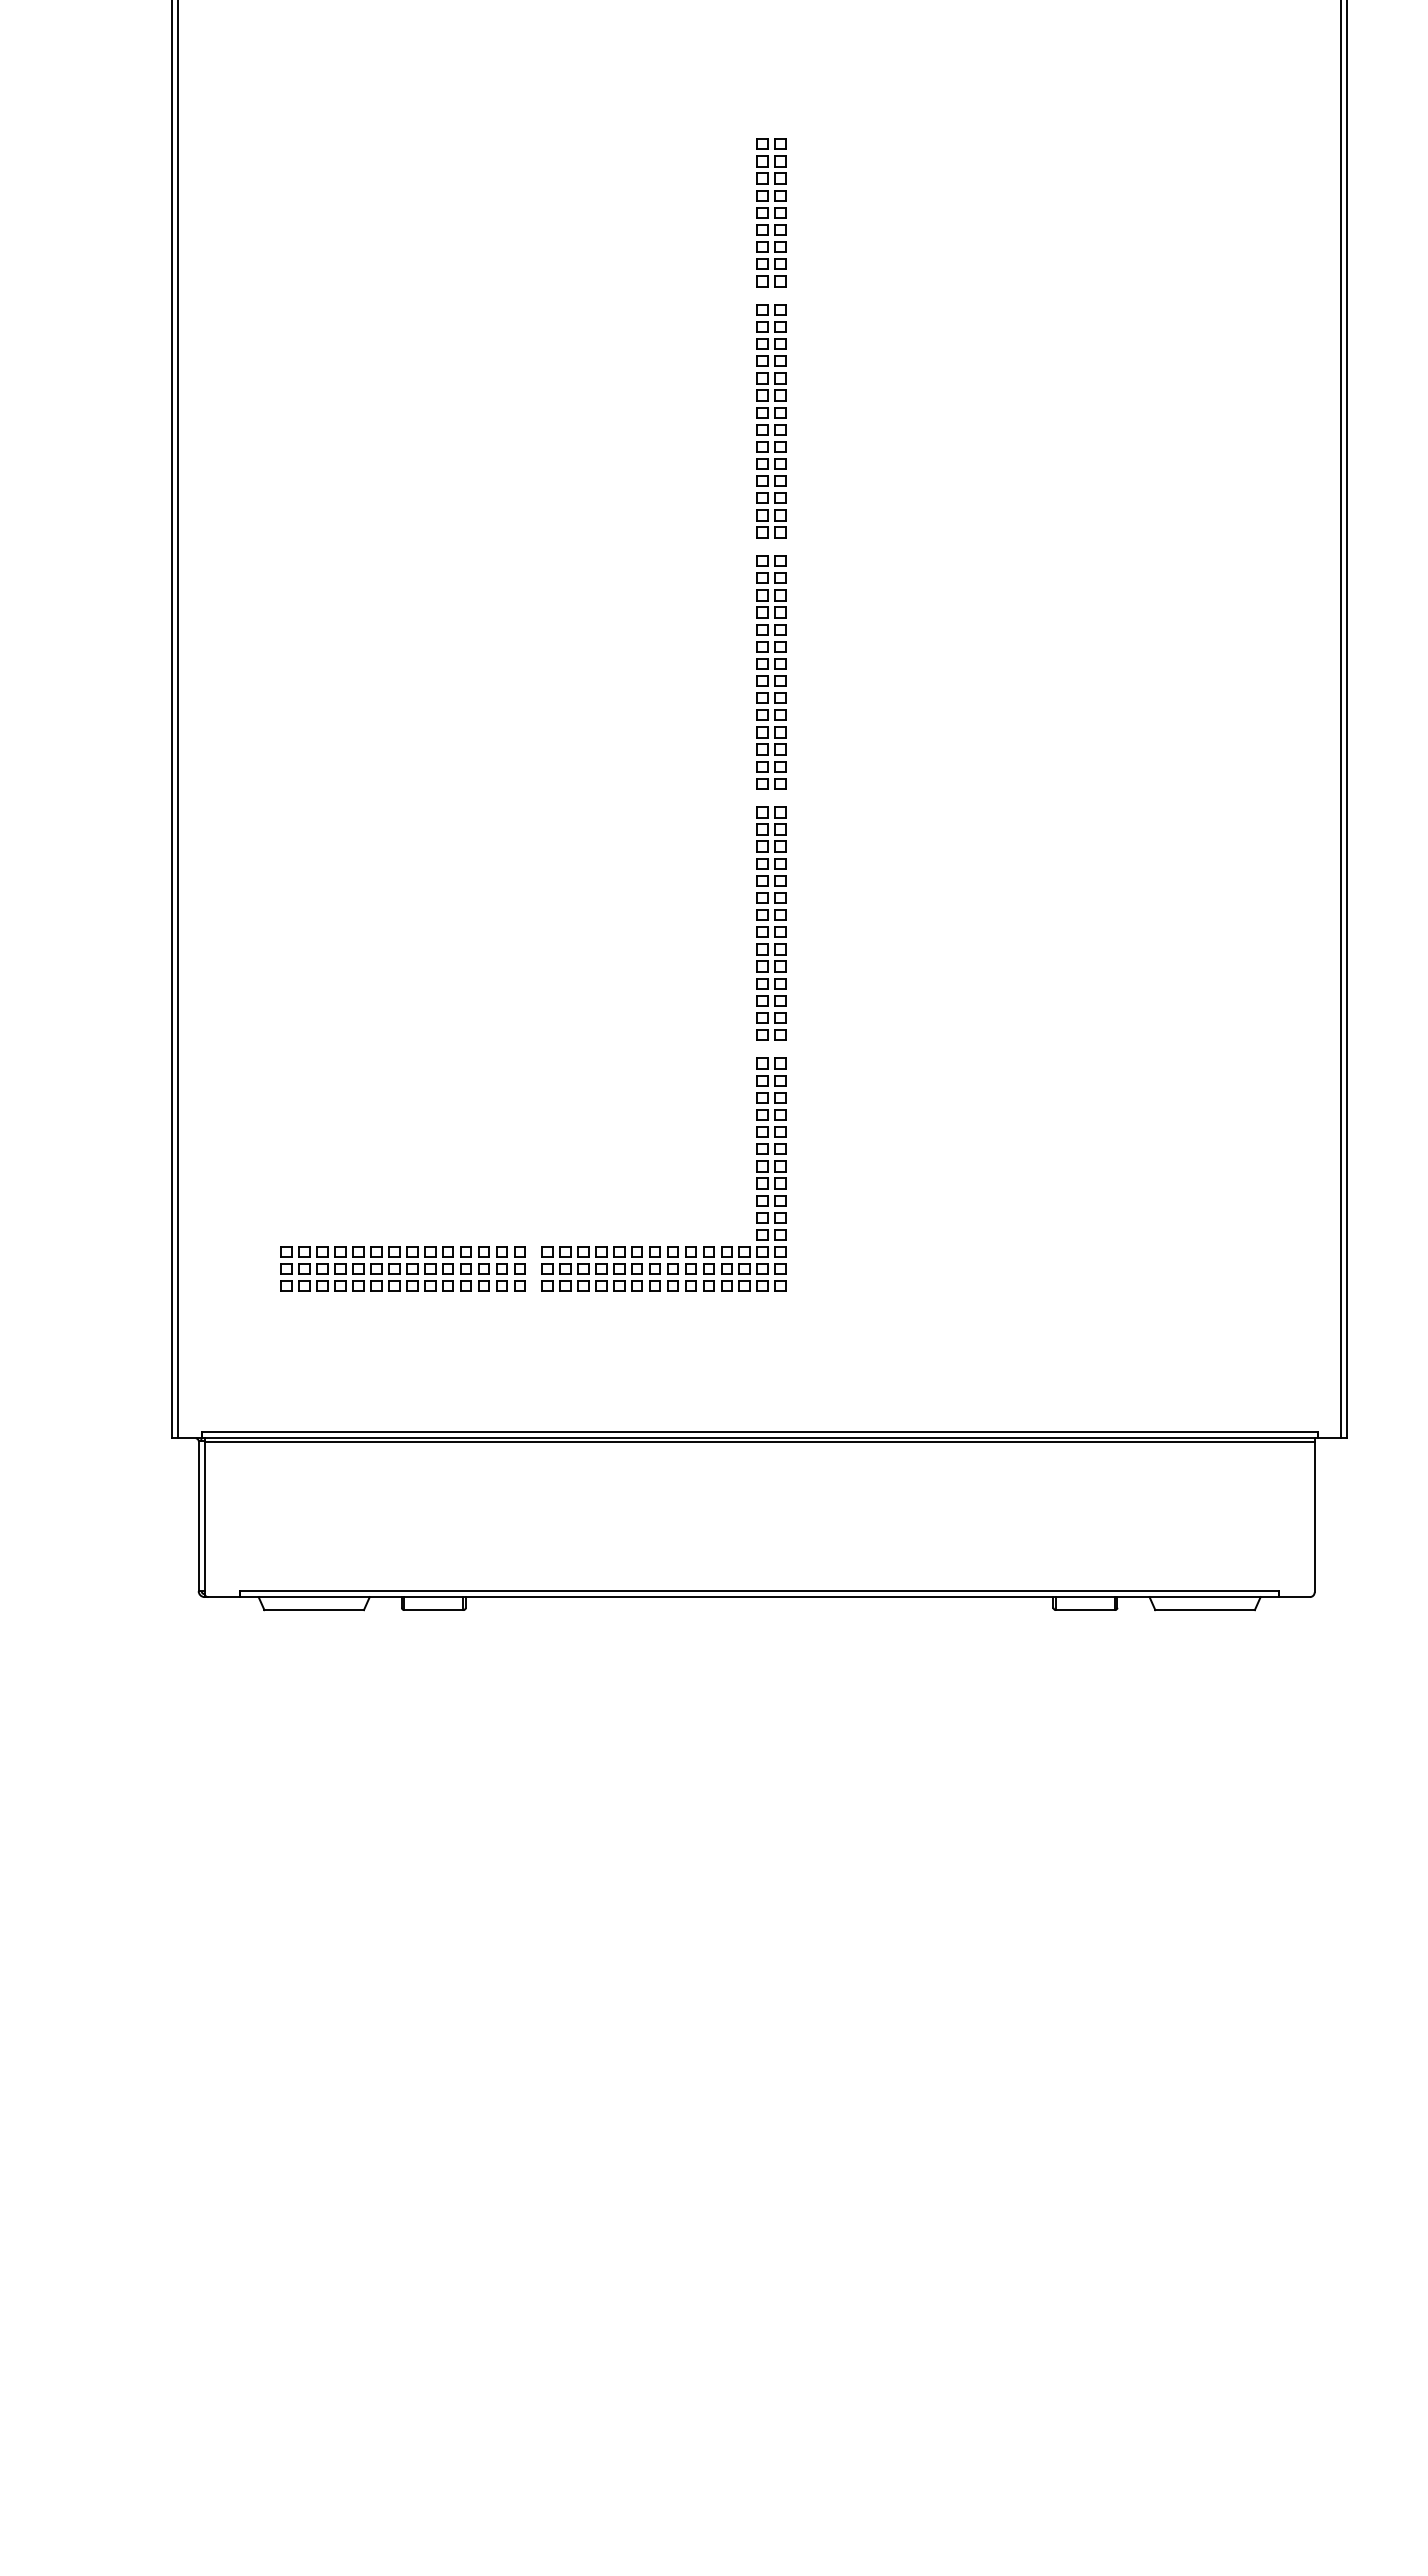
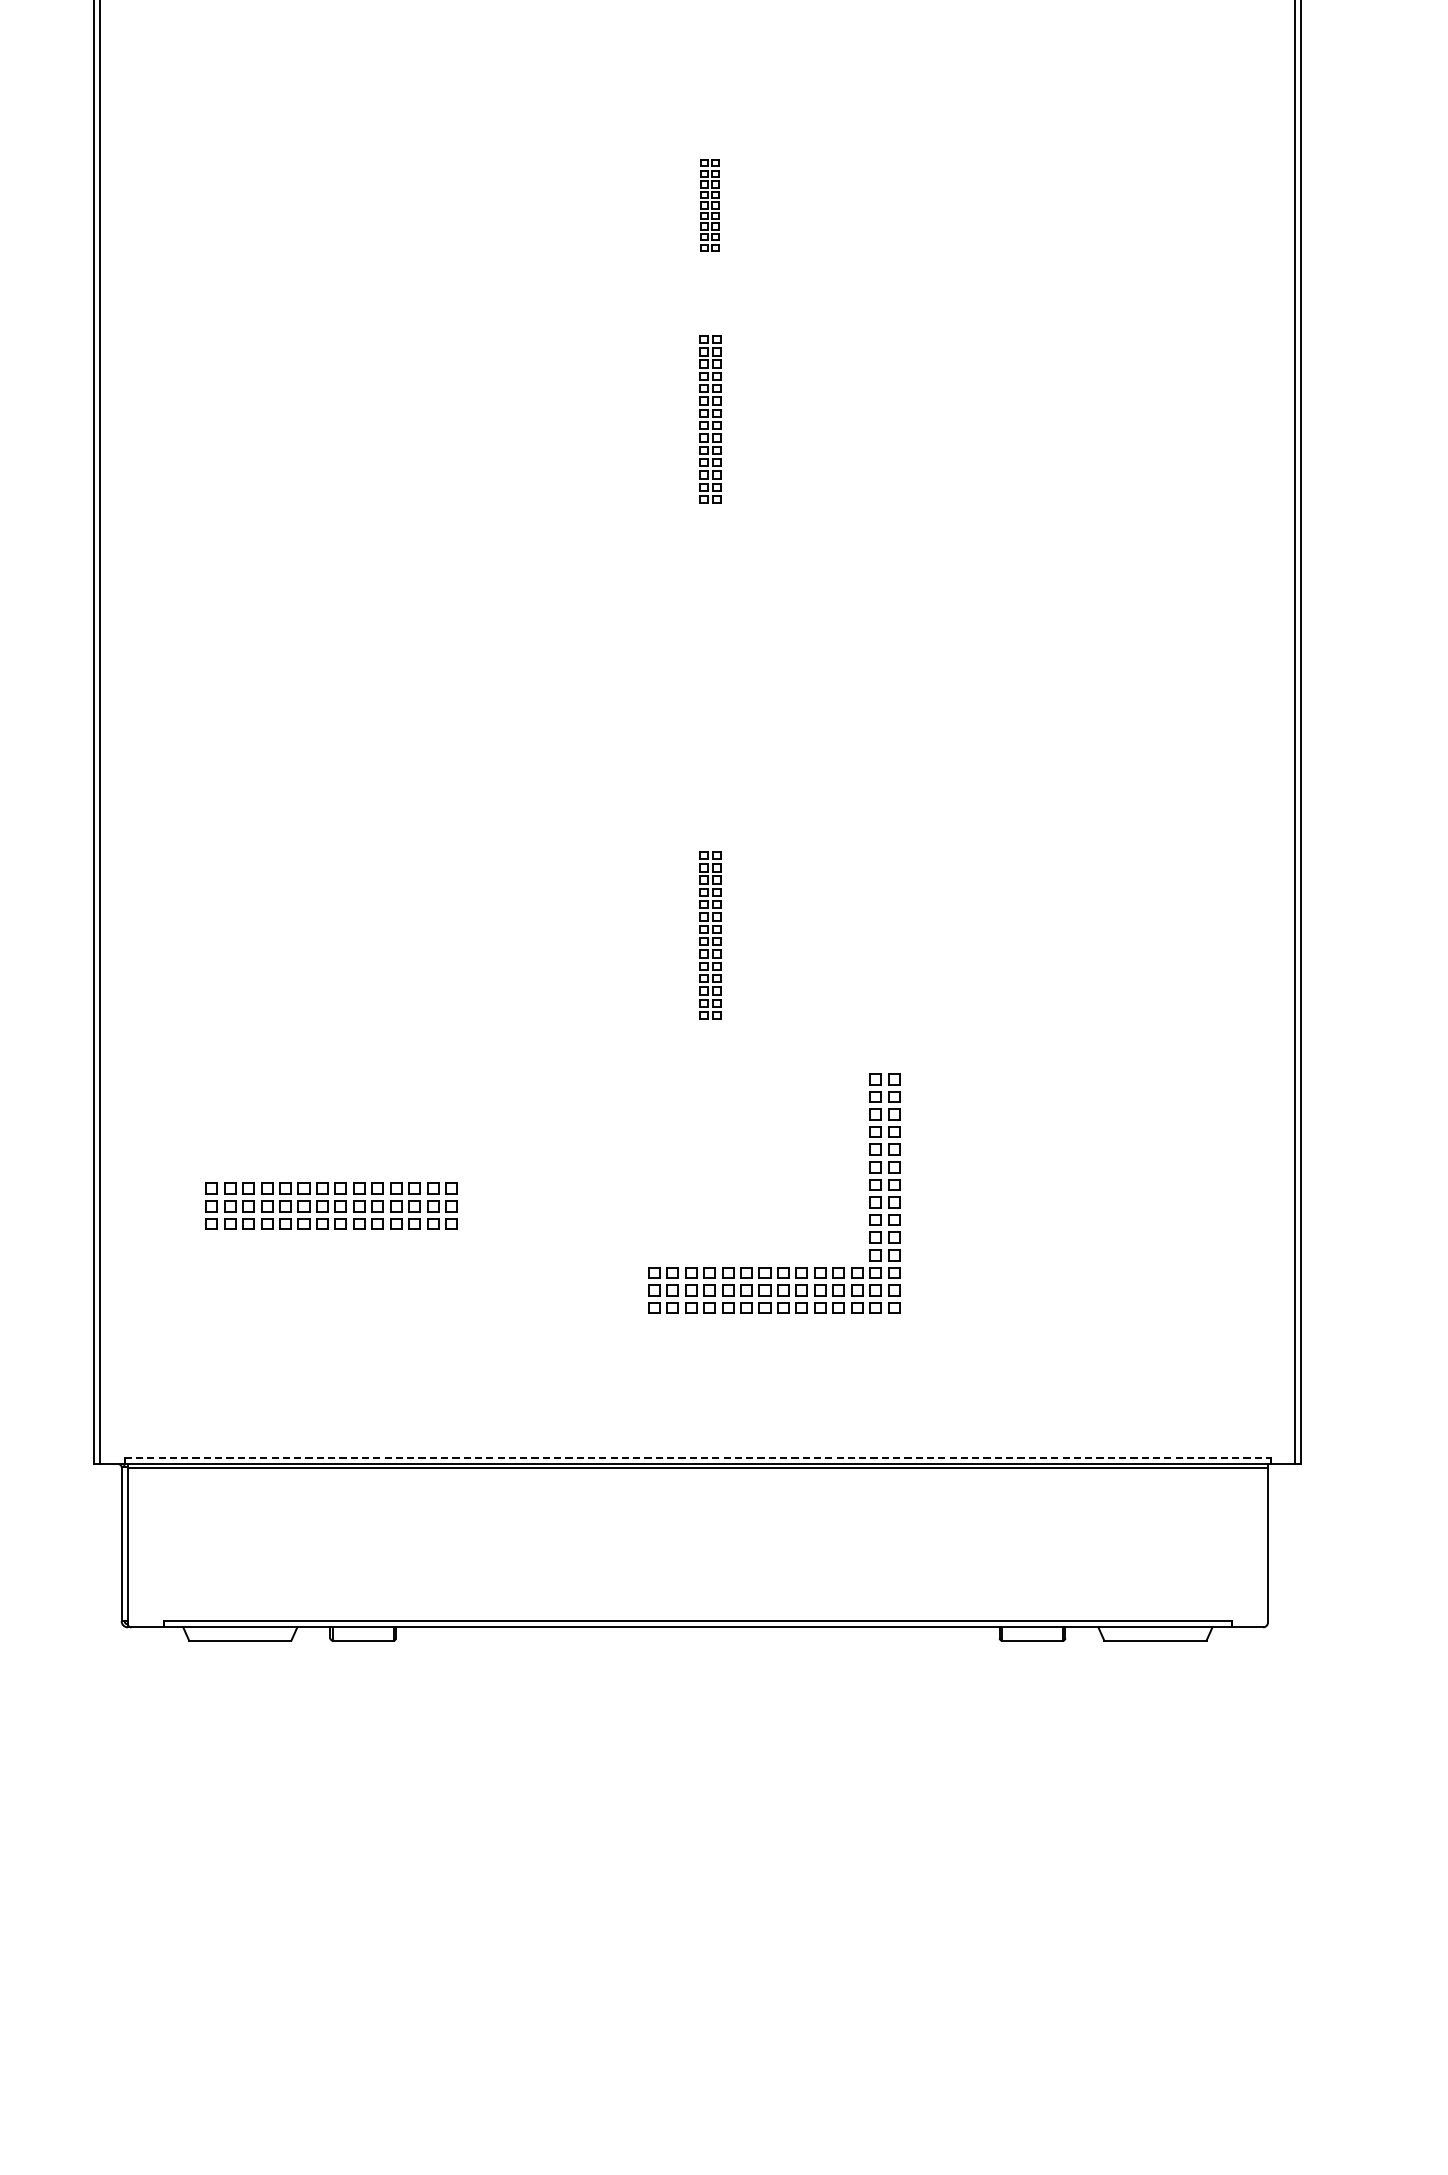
part: (771, 212) -> (710, 205), size x0.6
part: (771, 421) -> (710, 419), size x0.7
part: (771, 672) -> (710, 677), removed
part: (771, 923) -> (710, 935), size x0.7
part: (660, 1246) -> (770, 1267), moved
part: (402, 1268) -> (330, 1205), moved
line: (759, 1432) -> (697, 1458), solid -> dashed

